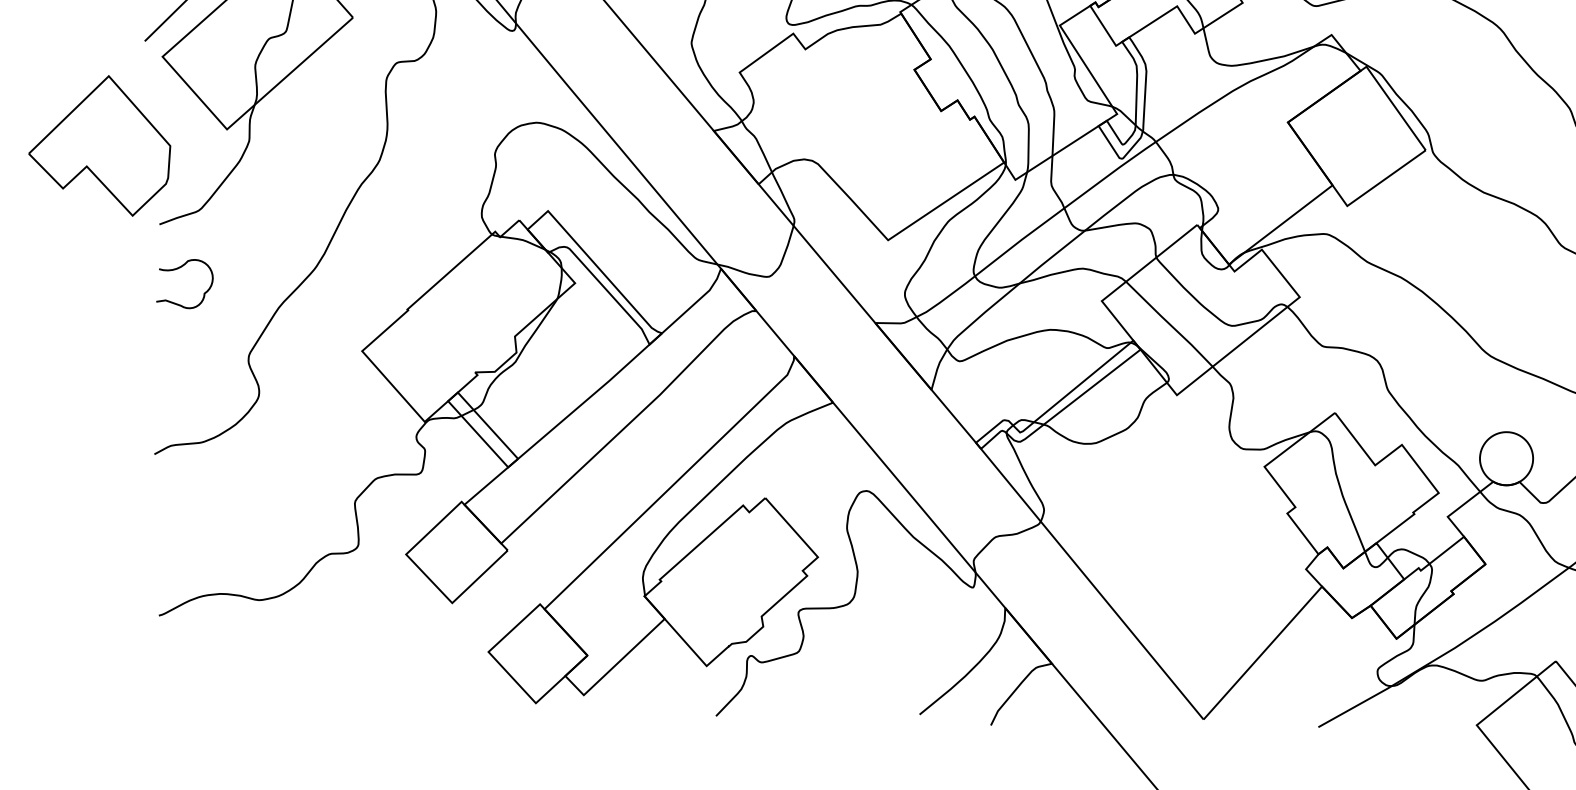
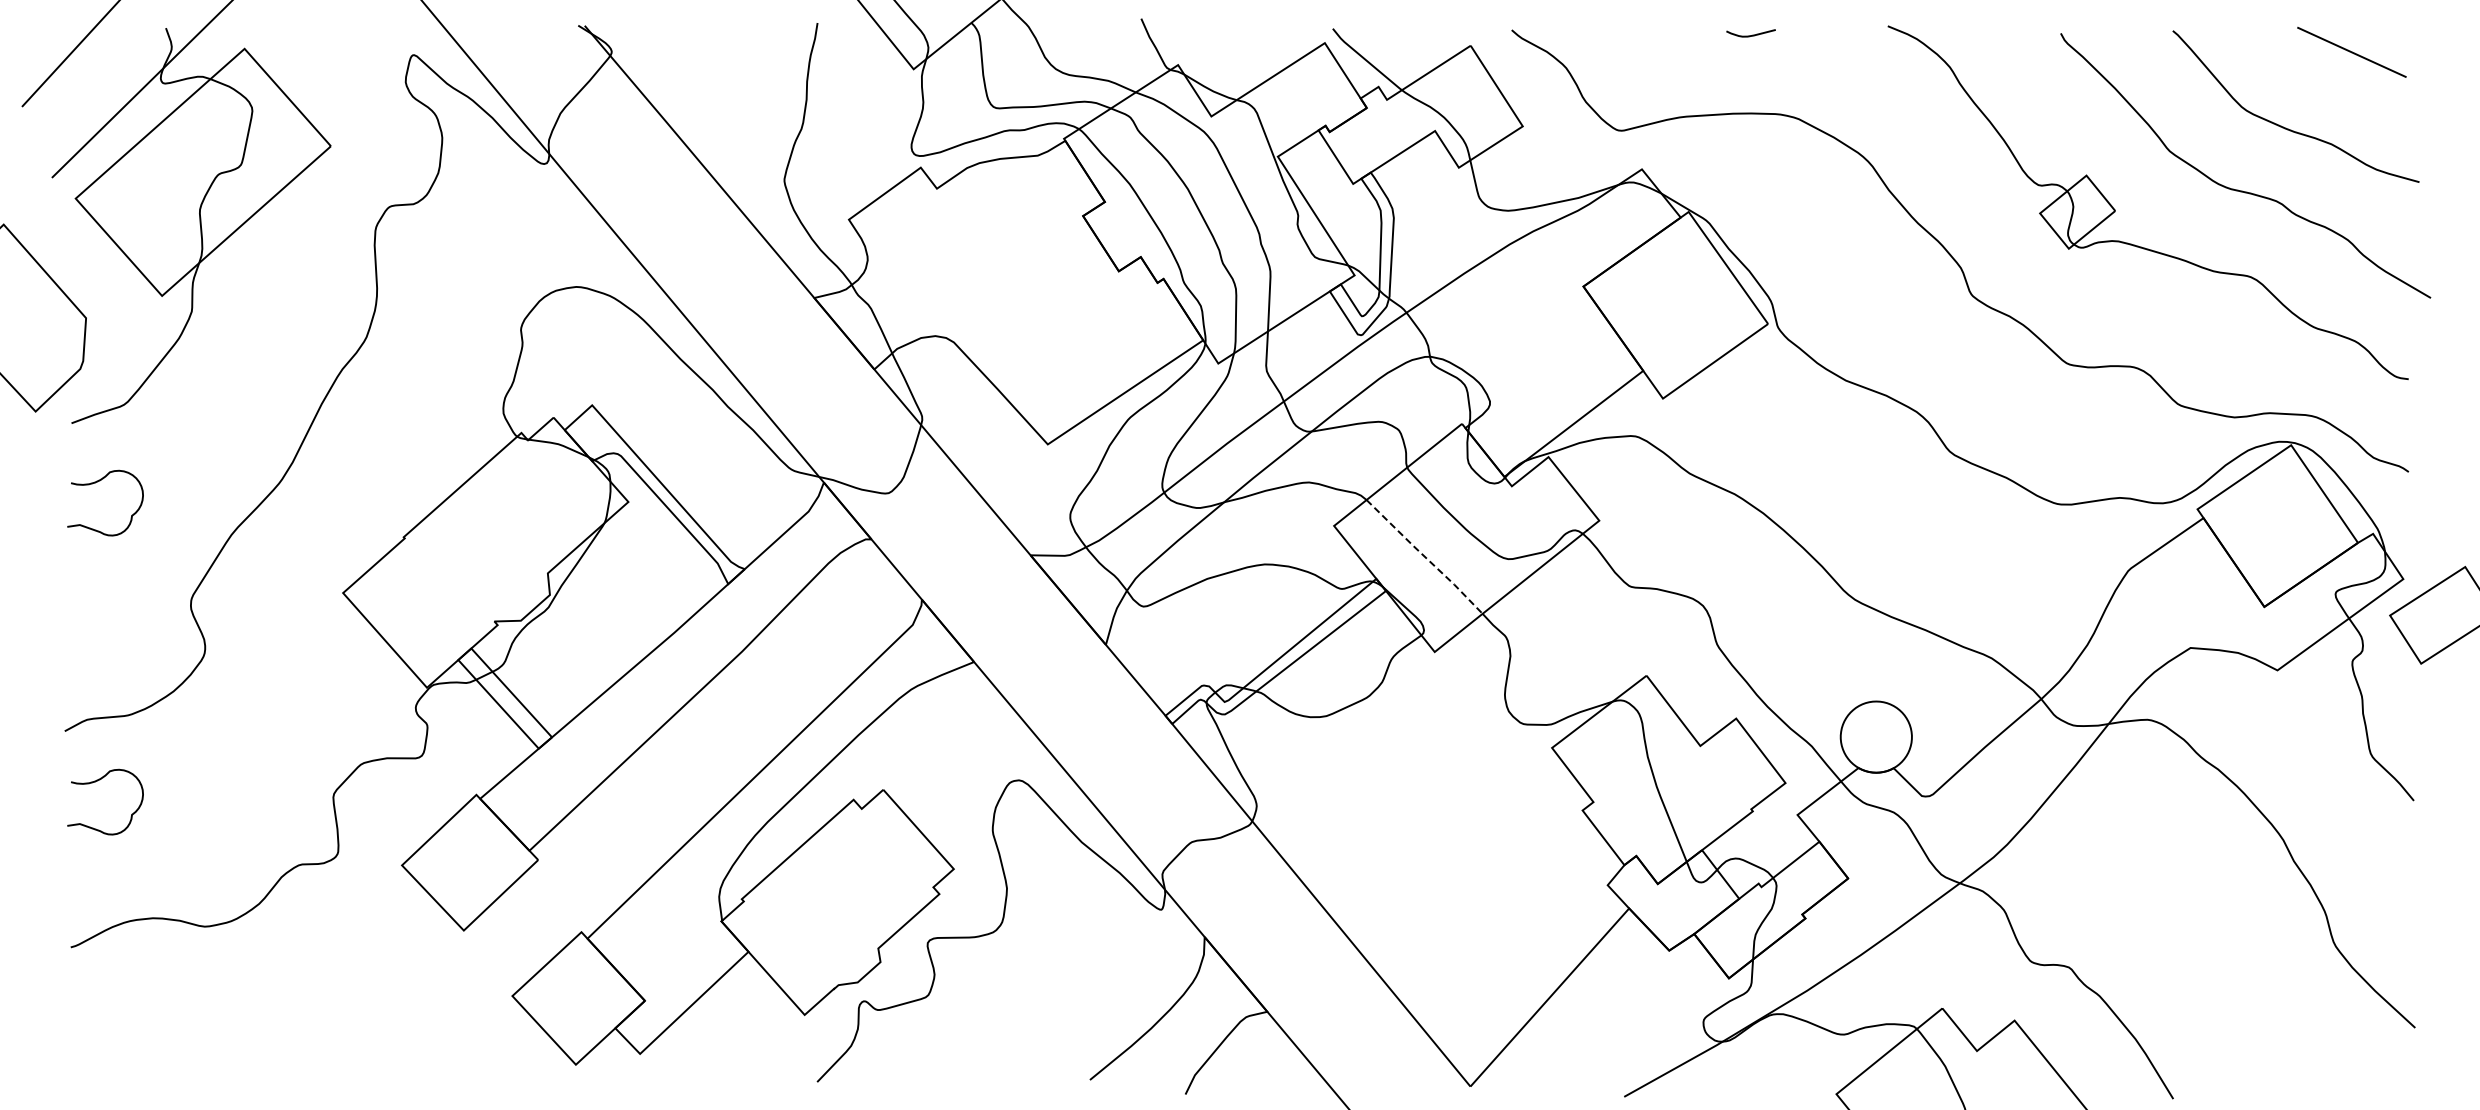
line: (1170, 324) -> (1425, 557), solid -> dashed
curve: (177, 492) -> (95, 782), added

